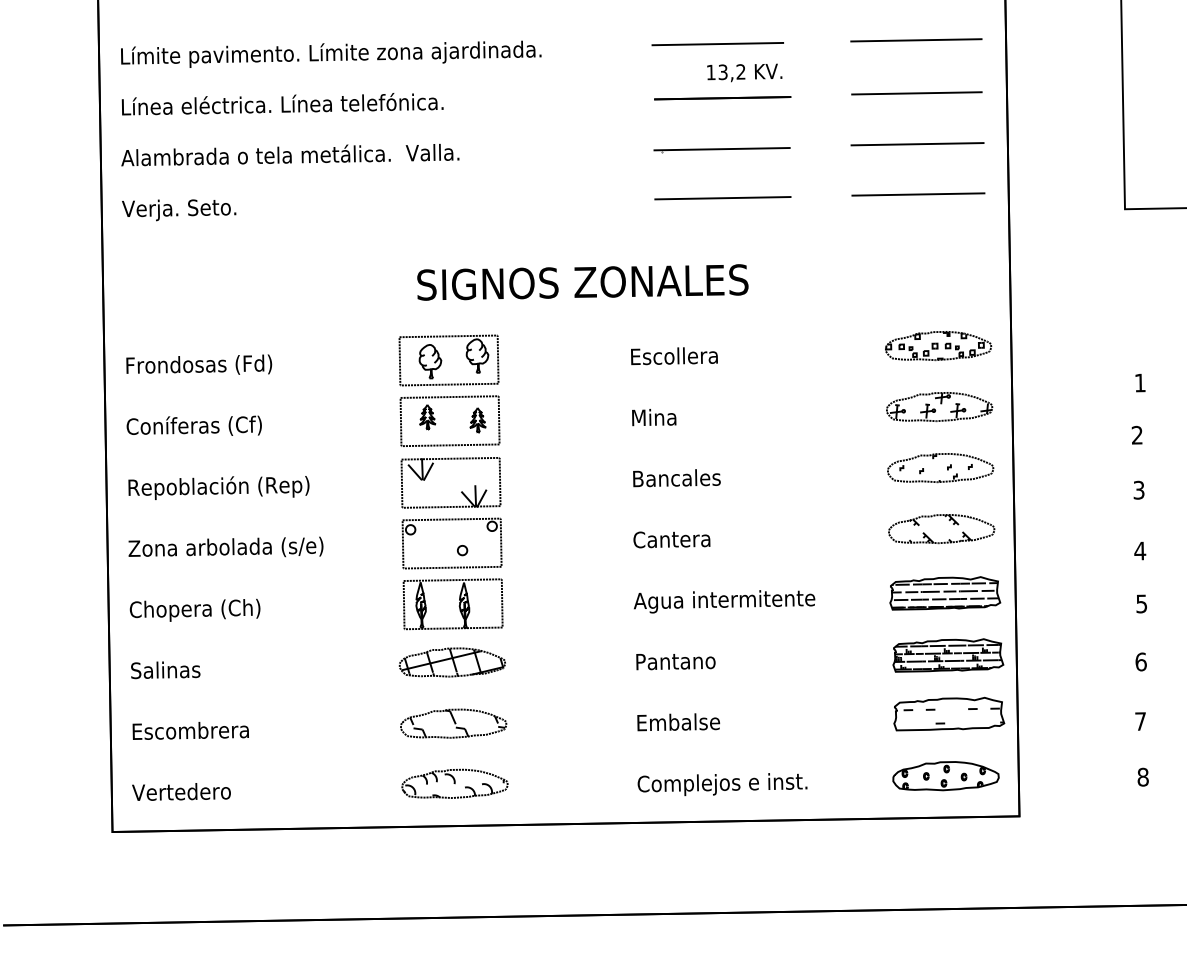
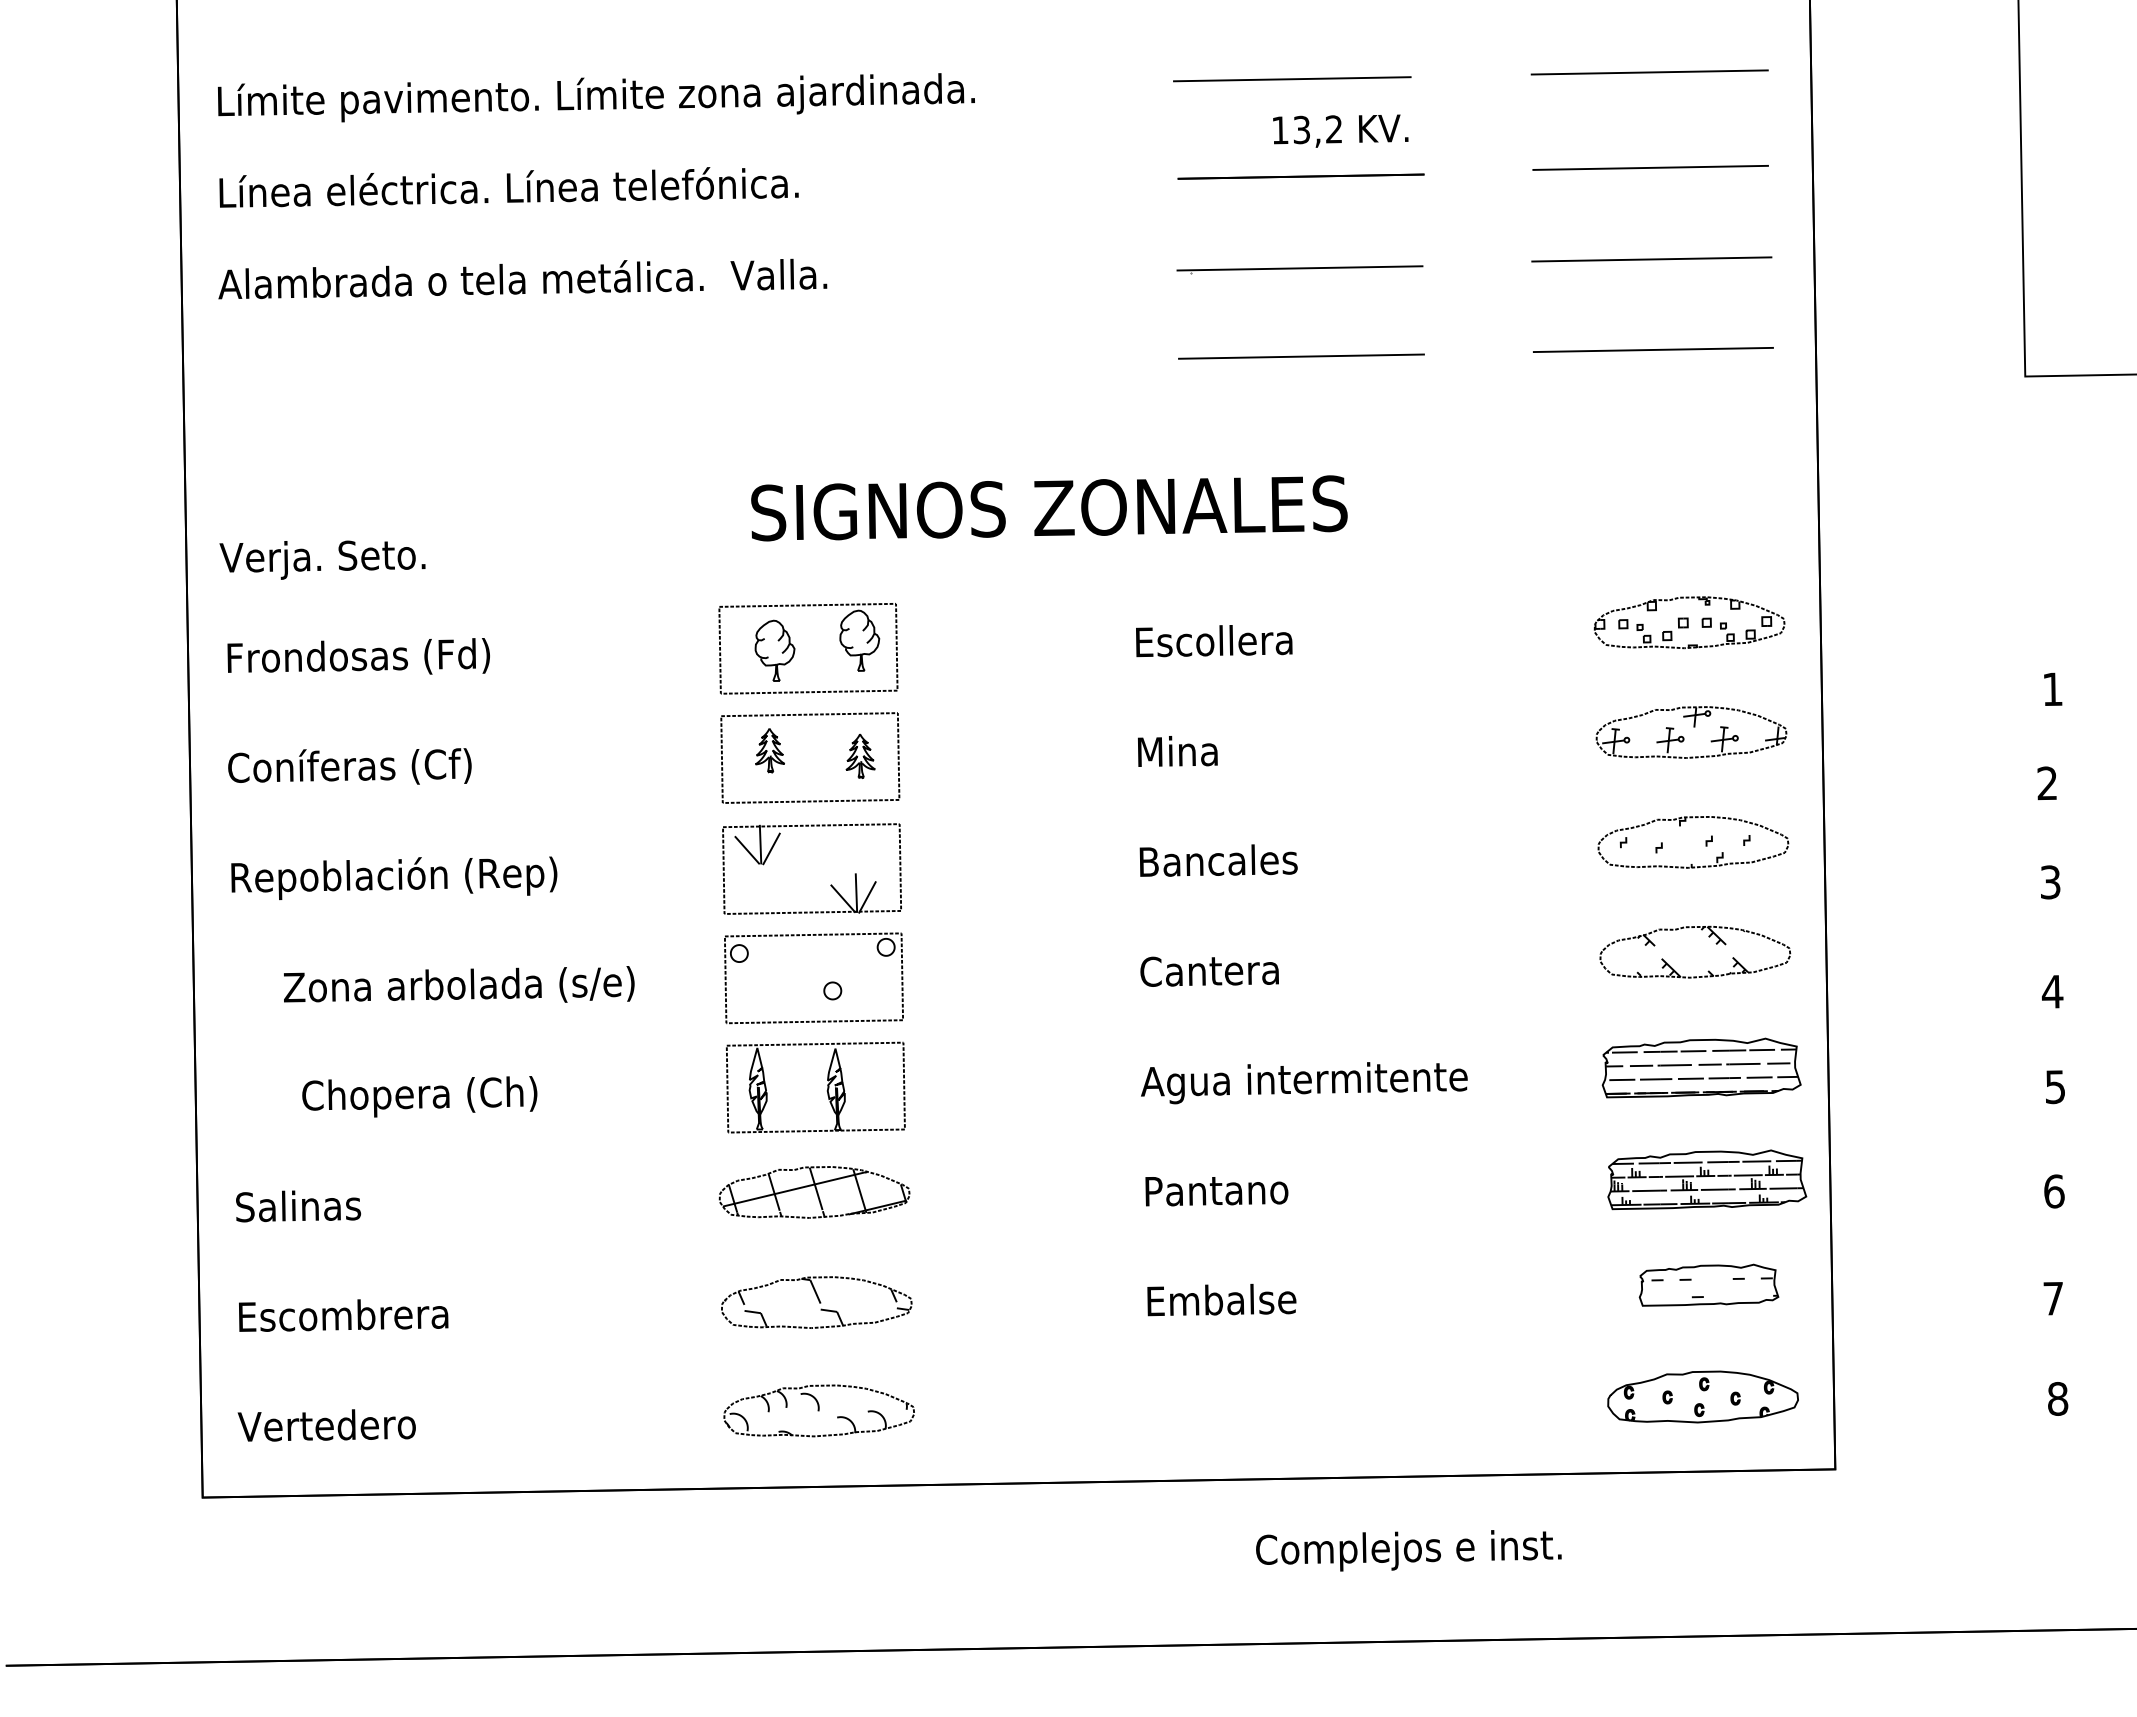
text: (179, 210) -> (323, 560), moved
text: (225, 546) -> (458, 983), moved
text: (194, 609) -> (418, 1095), moved
part: (949, 713) -> (1709, 1284), size x0.7
text: (722, 784) -> (1408, 1550), moved

